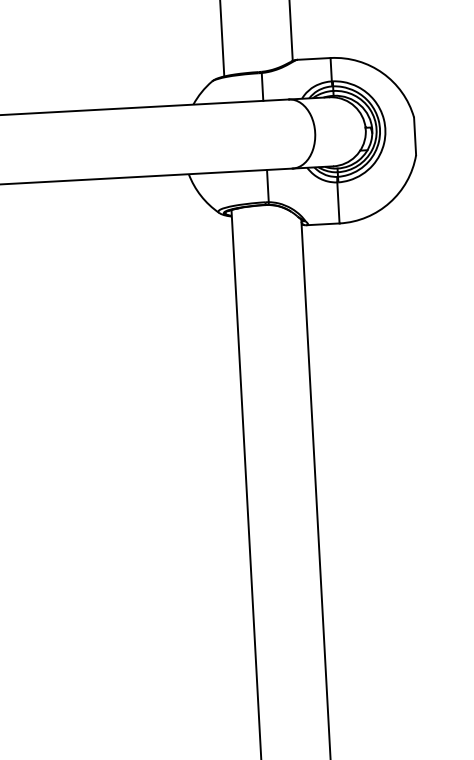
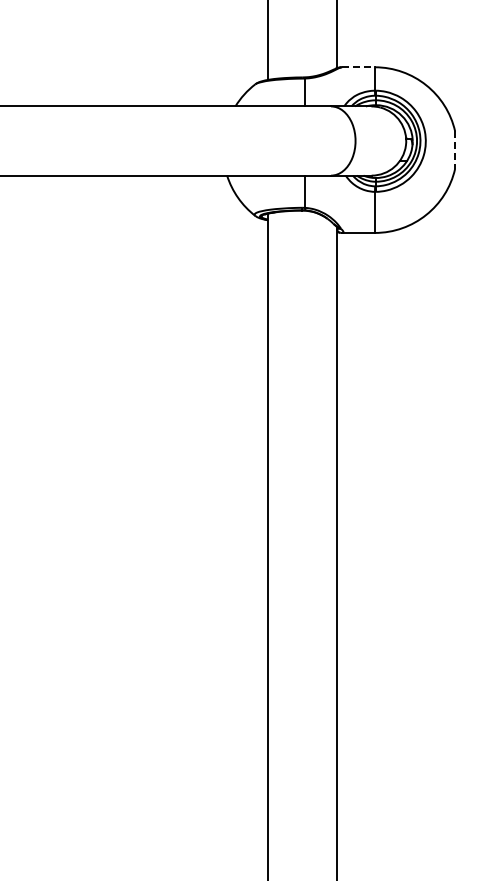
line: (315, 59) -> (359, 67), solid -> dashed
line: (415, 136) -> (455, 150), solid -> dashed

